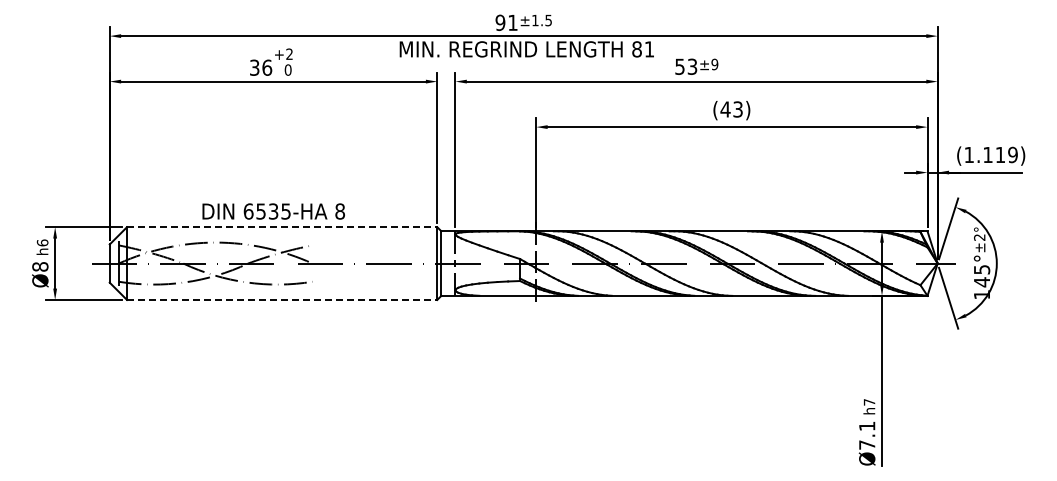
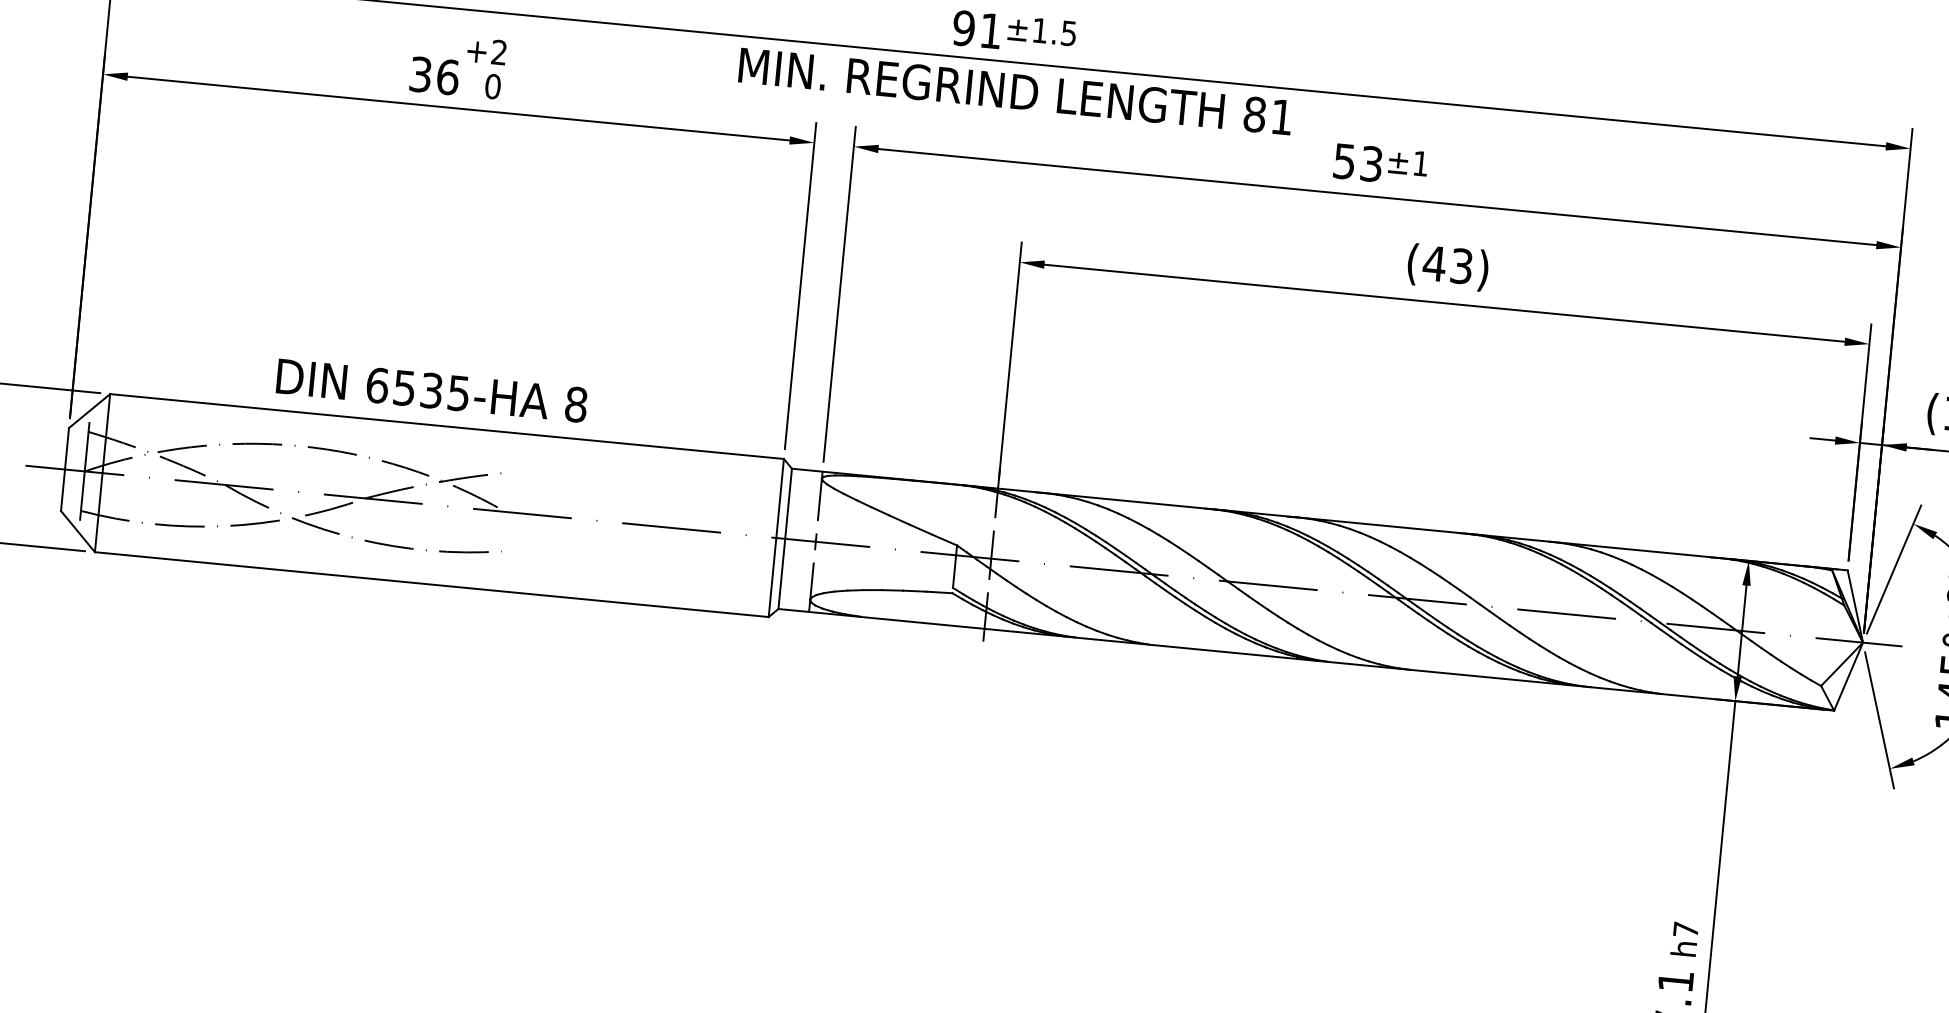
text: (714, 64) -> (1419, 163), ±9 -> ±1
line: (282, 227) -> (447, 427), dashed -> solid
line: (282, 299) -> (432, 583), dashed -> solid

